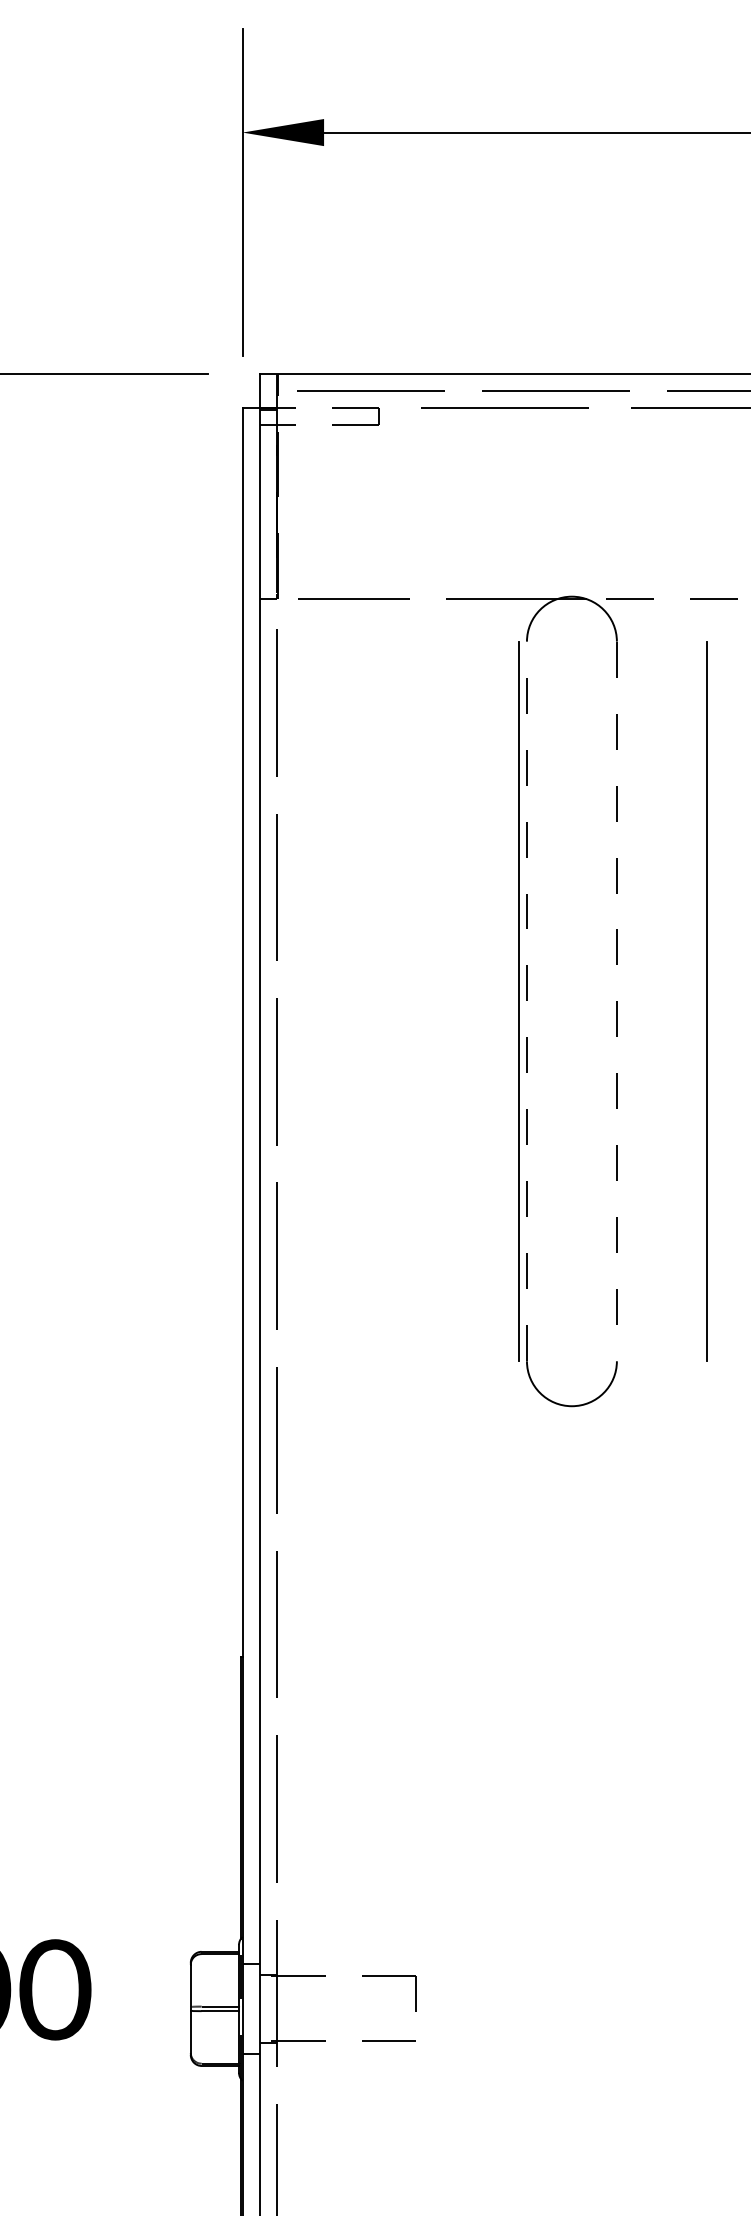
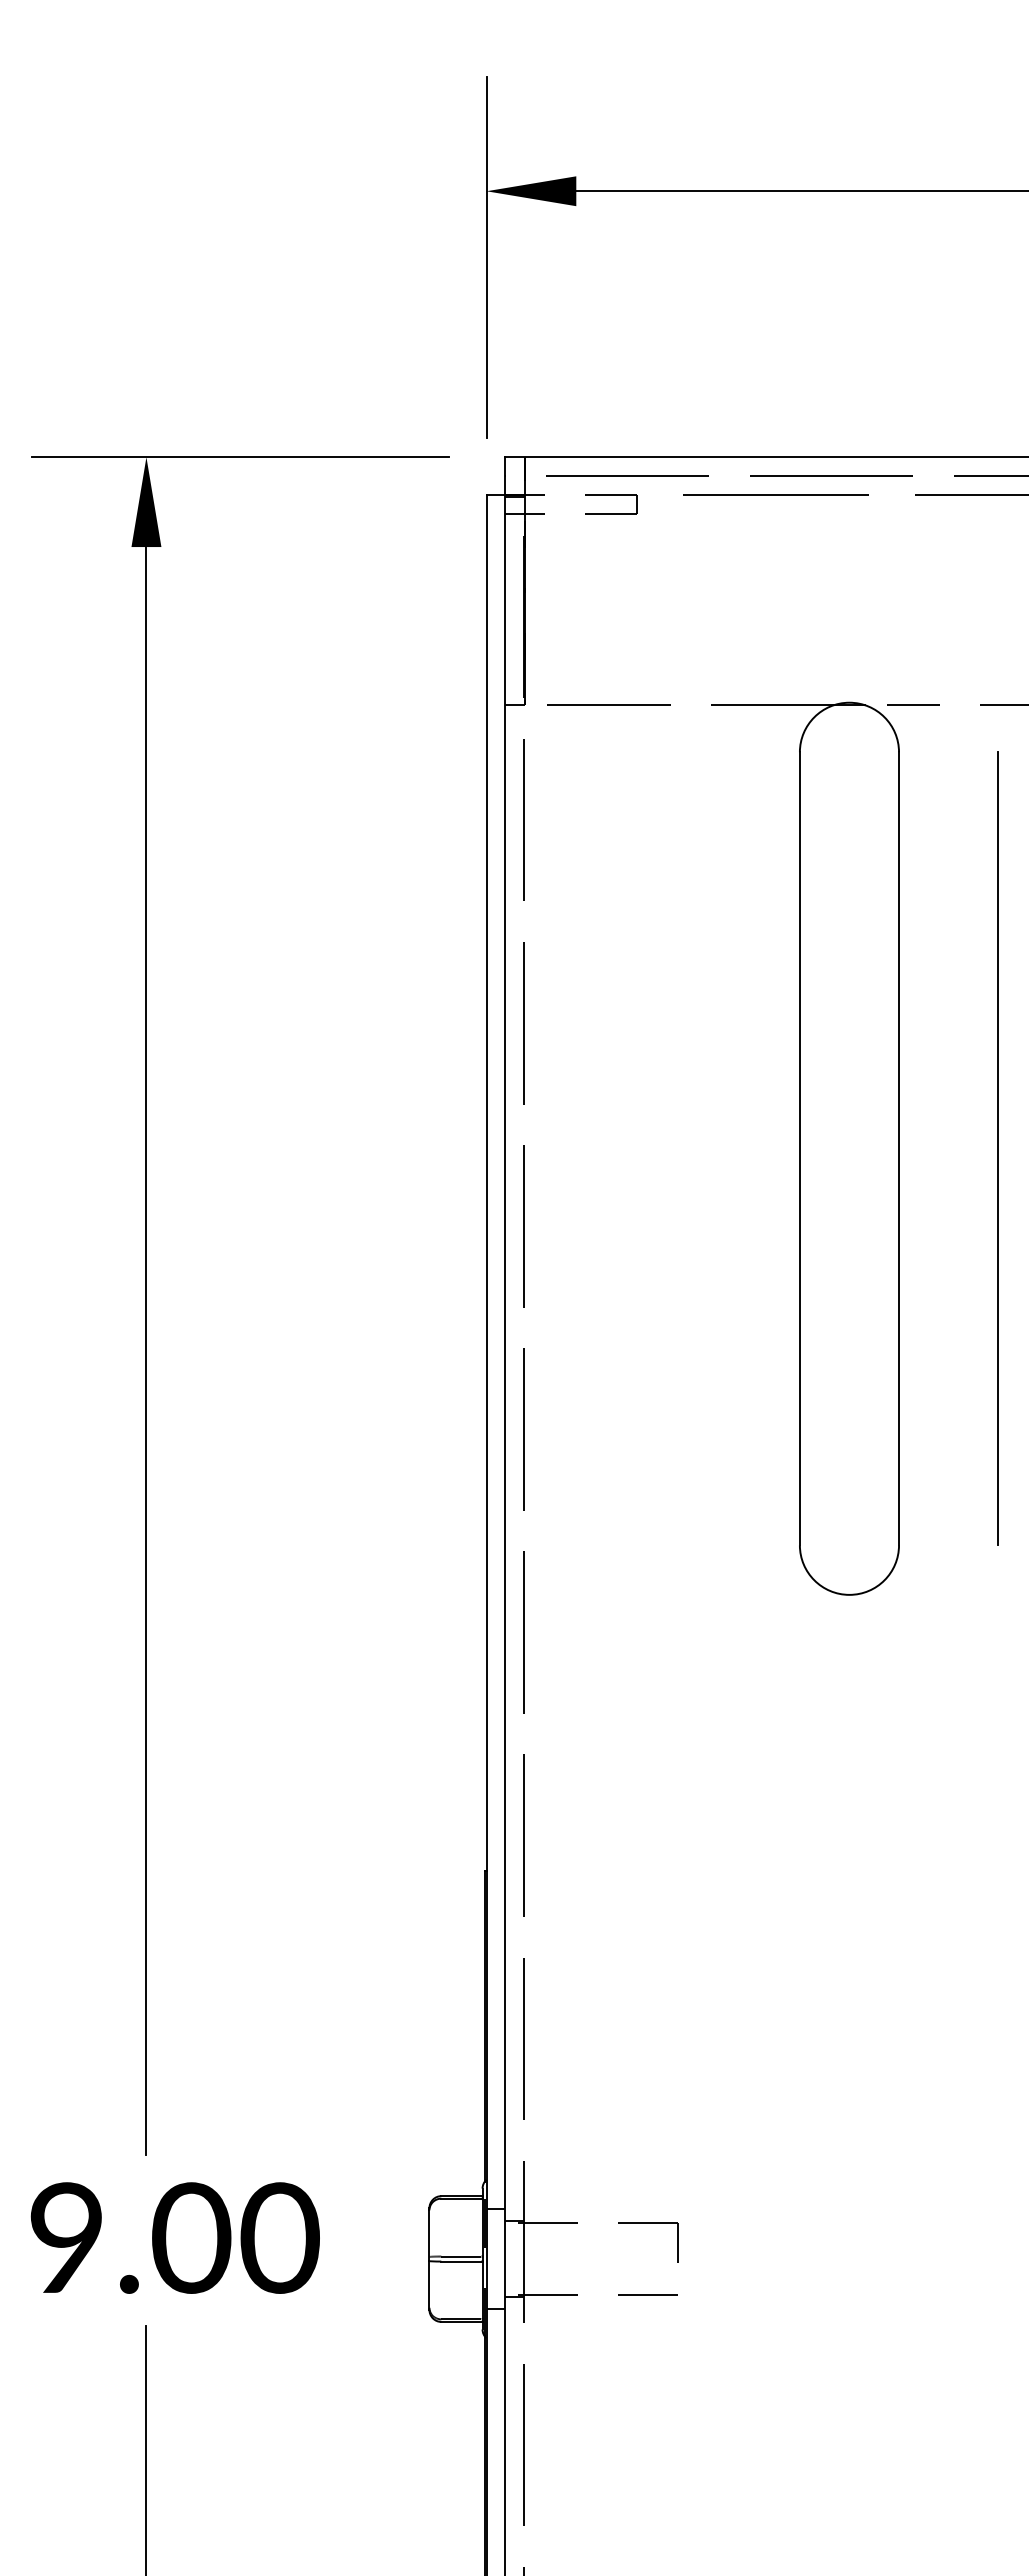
line: (518, 1001) -> (790, 1148), removed
line: (526, 1001) -> (799, 1148), dashed -> solid
line: (617, 1001) -> (899, 1148), dashed -> solid

